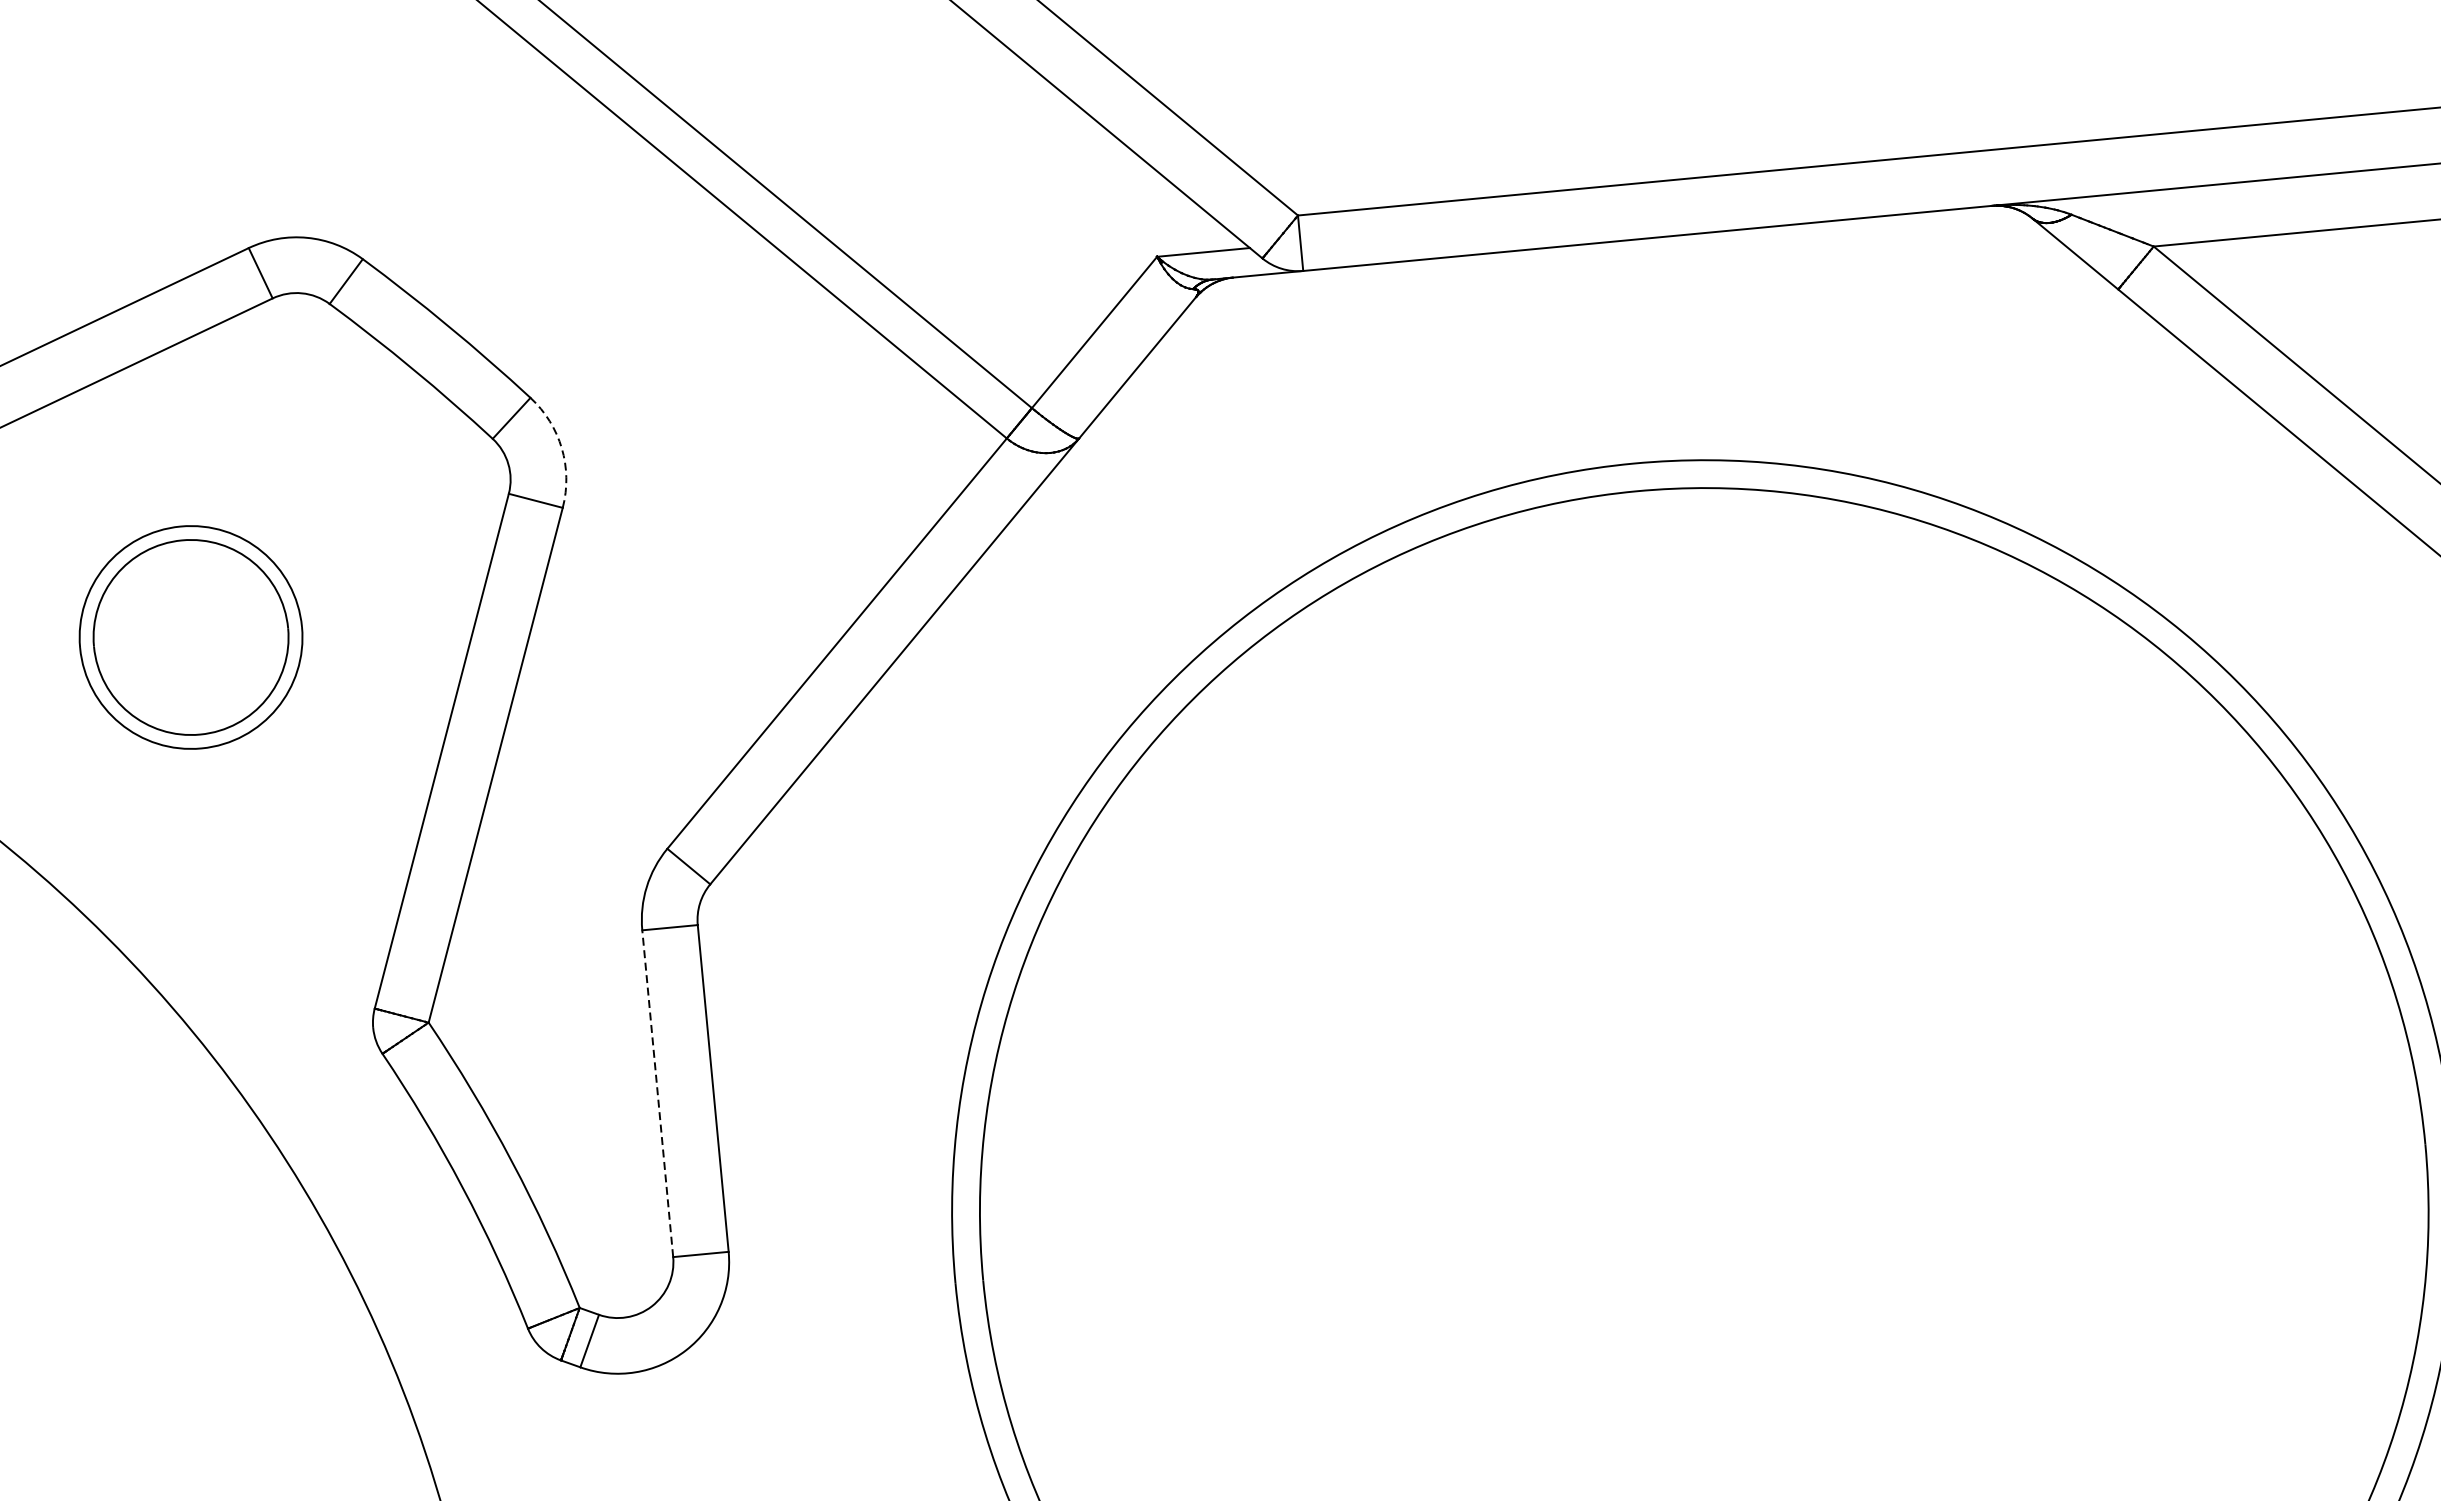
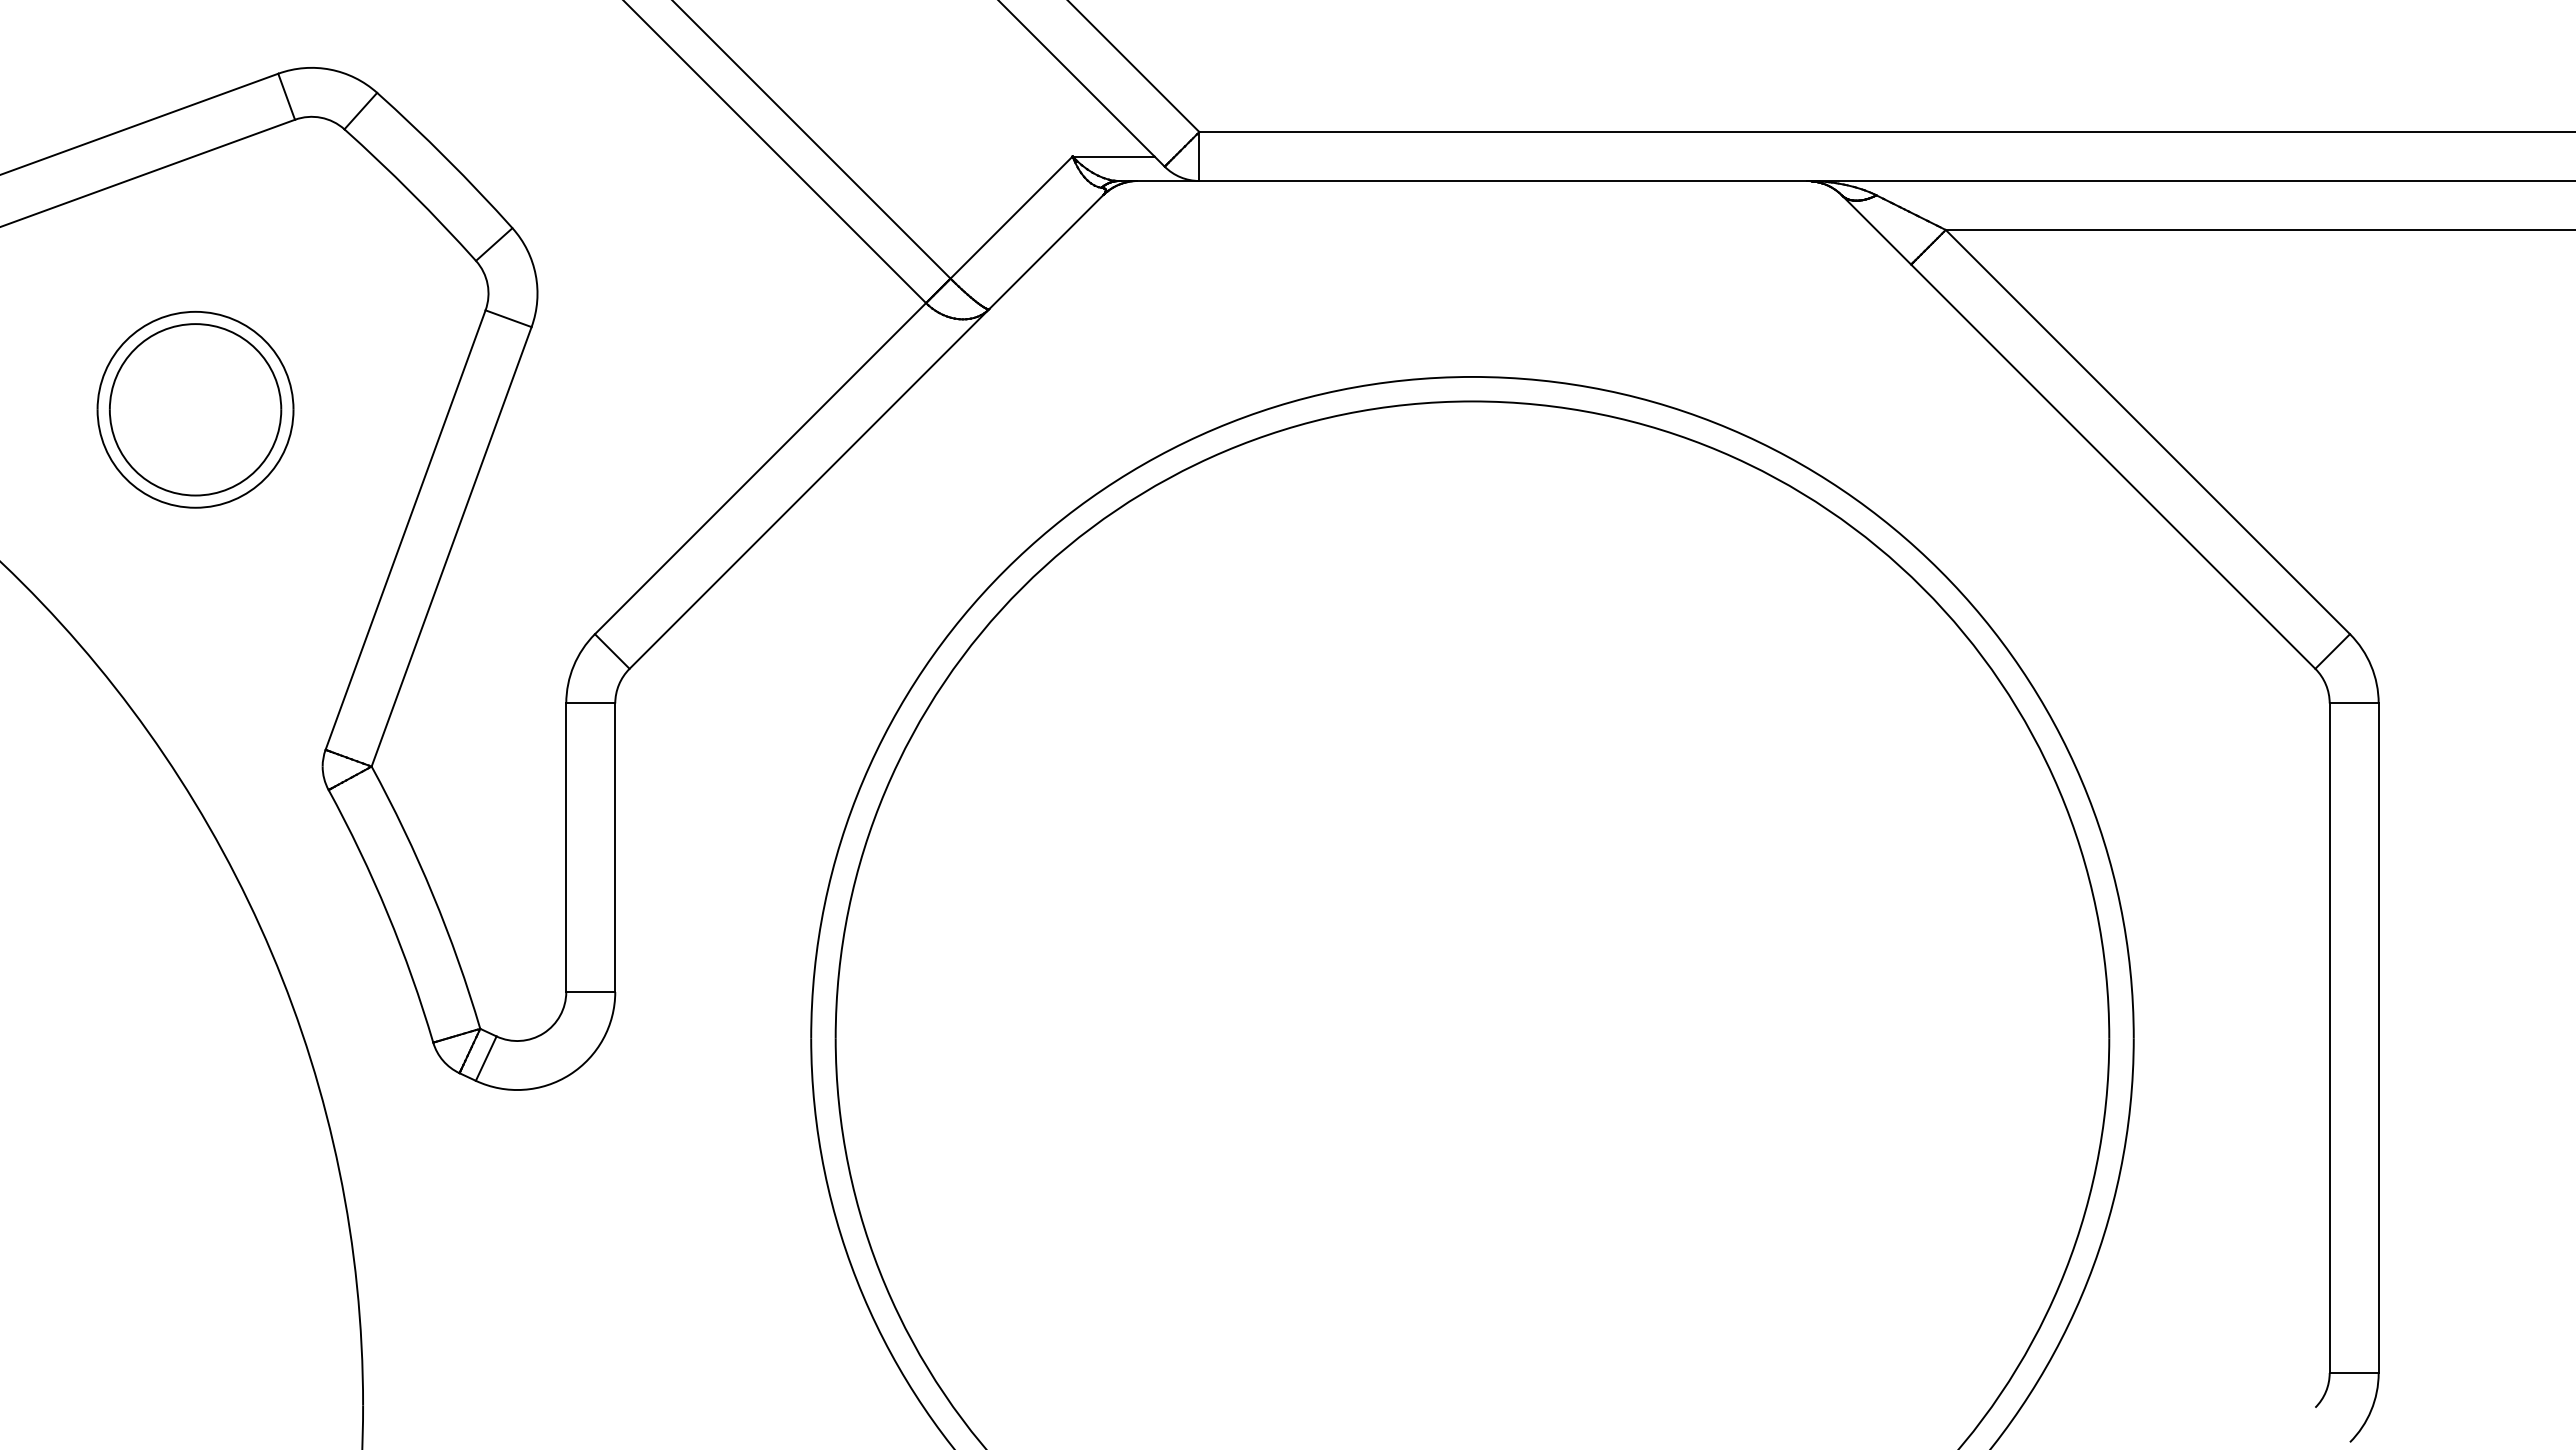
arc: (561, 449) -> (535, 275), dashed -> solid
line: (657, 1093) -> (566, 847), dashed -> solid

